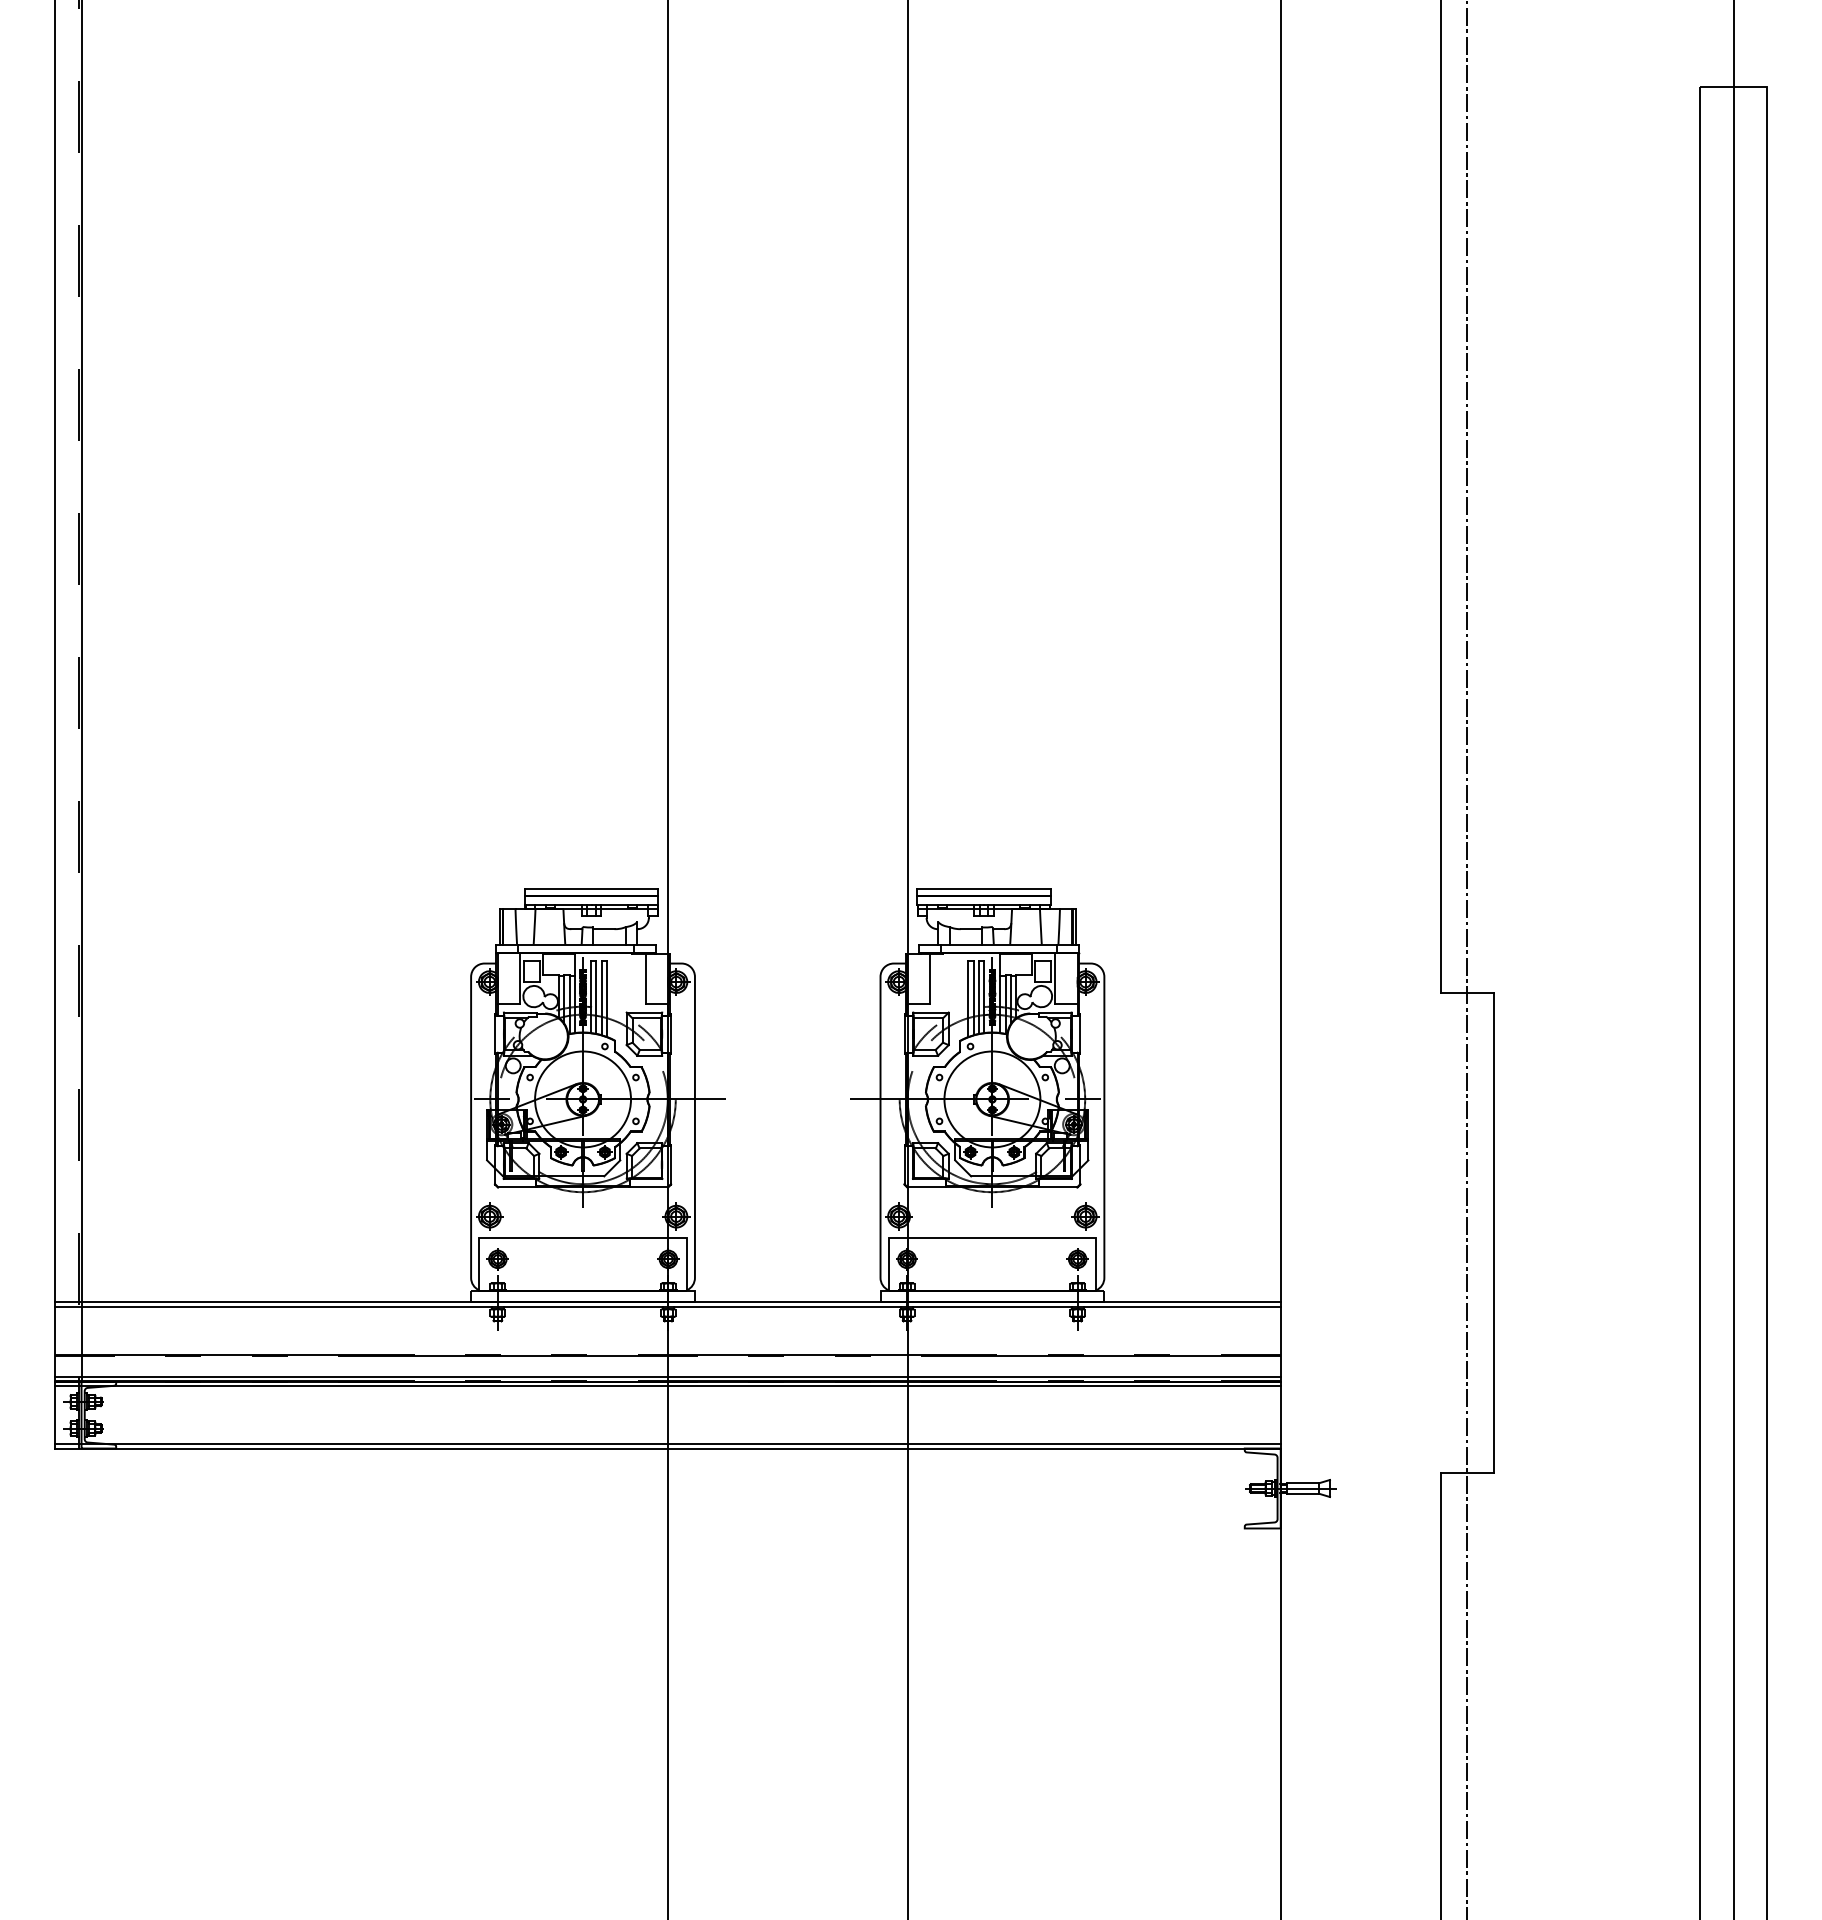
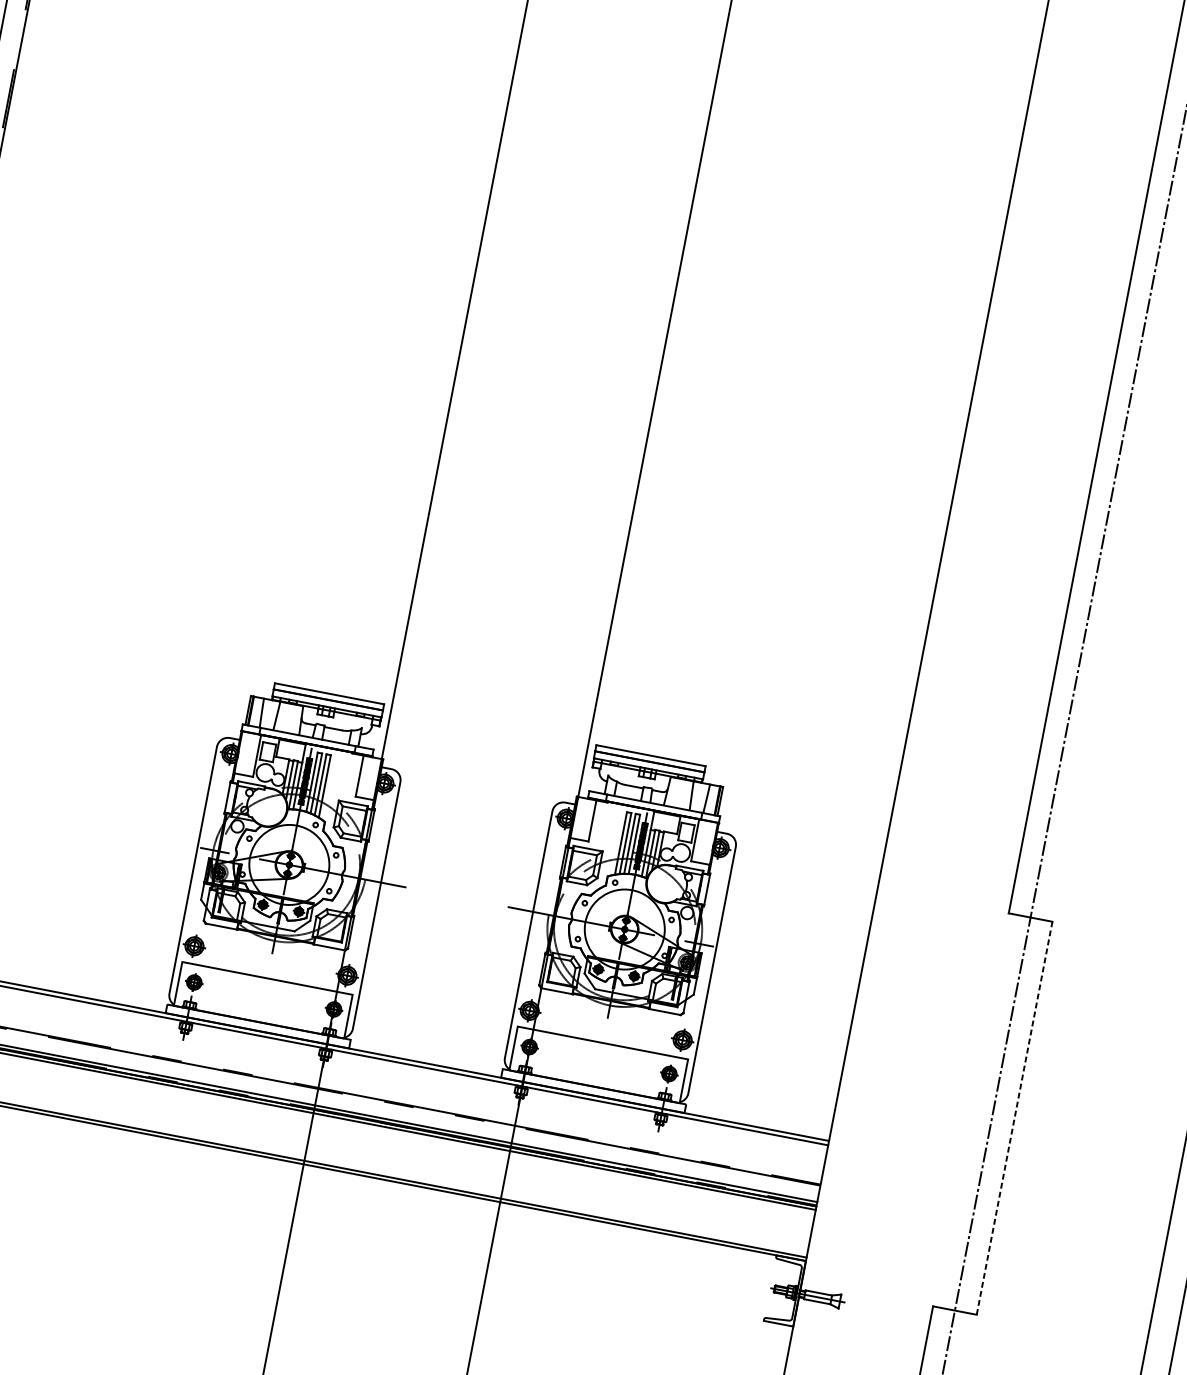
line: (1493, 1233) -> (1014, 1118), solid -> dashed

